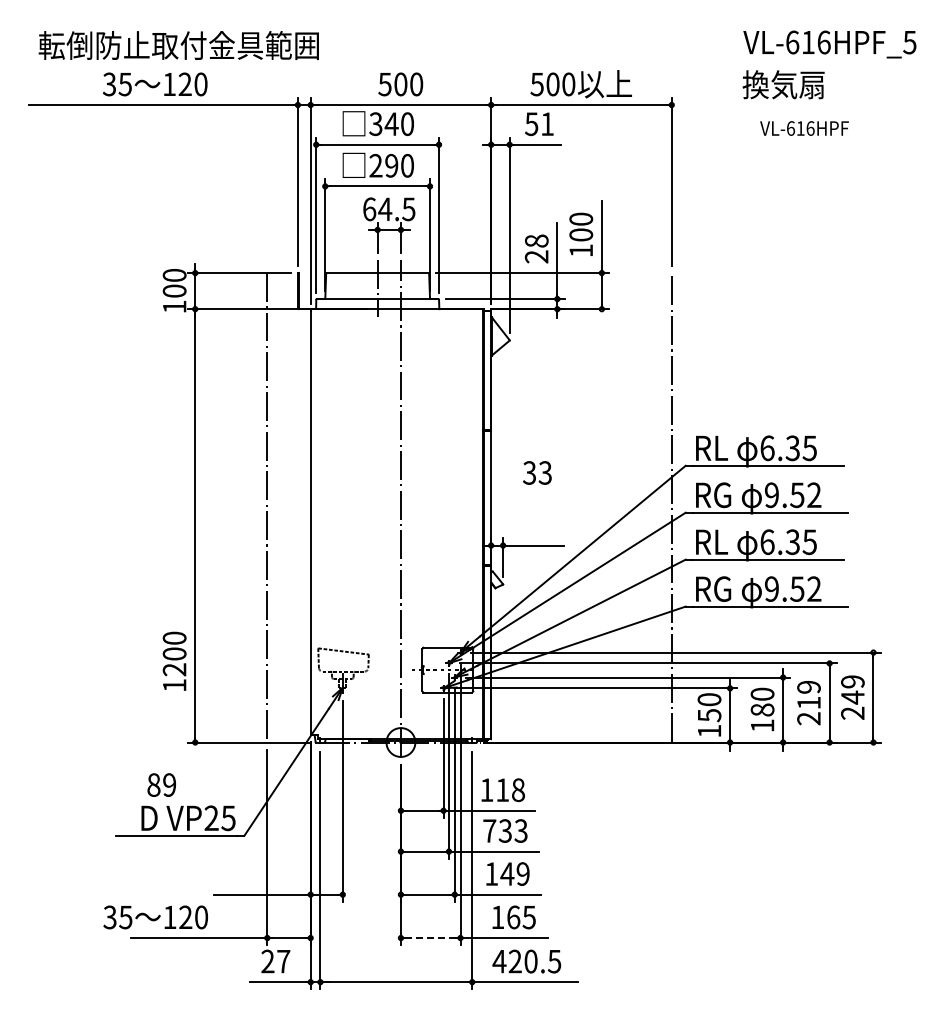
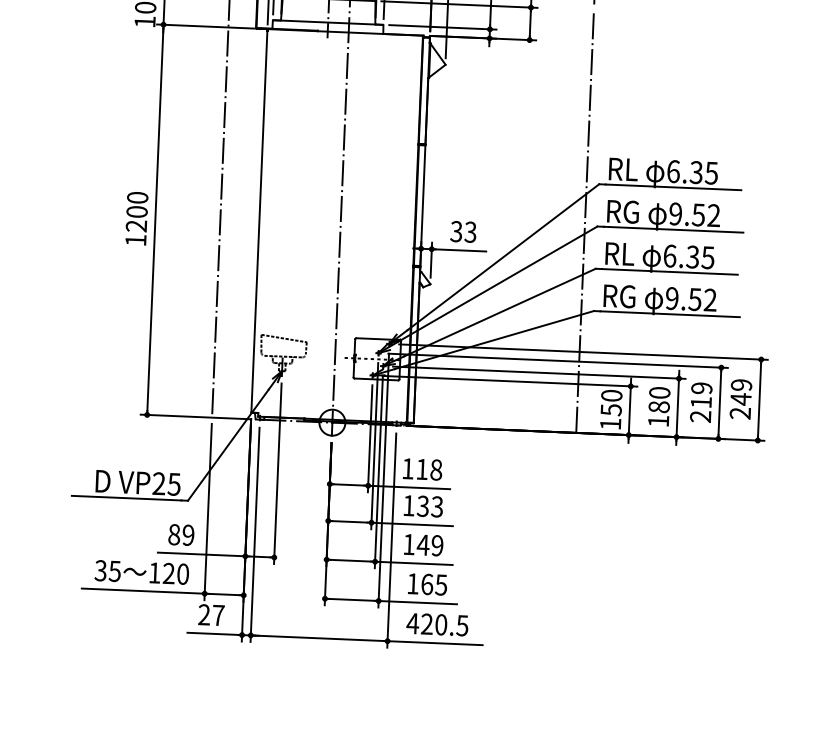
text: (537, 472) -> (463, 231), moved
text: (174, 660) -> (136, 217), moved
text: (161, 784) -> (181, 534), moved
text: (489, 830) -> (408, 505), 733 -> 133
text: (155, 917) -> (141, 572), moved
line: (431, 938) -> (352, 600), dashed -> solid

